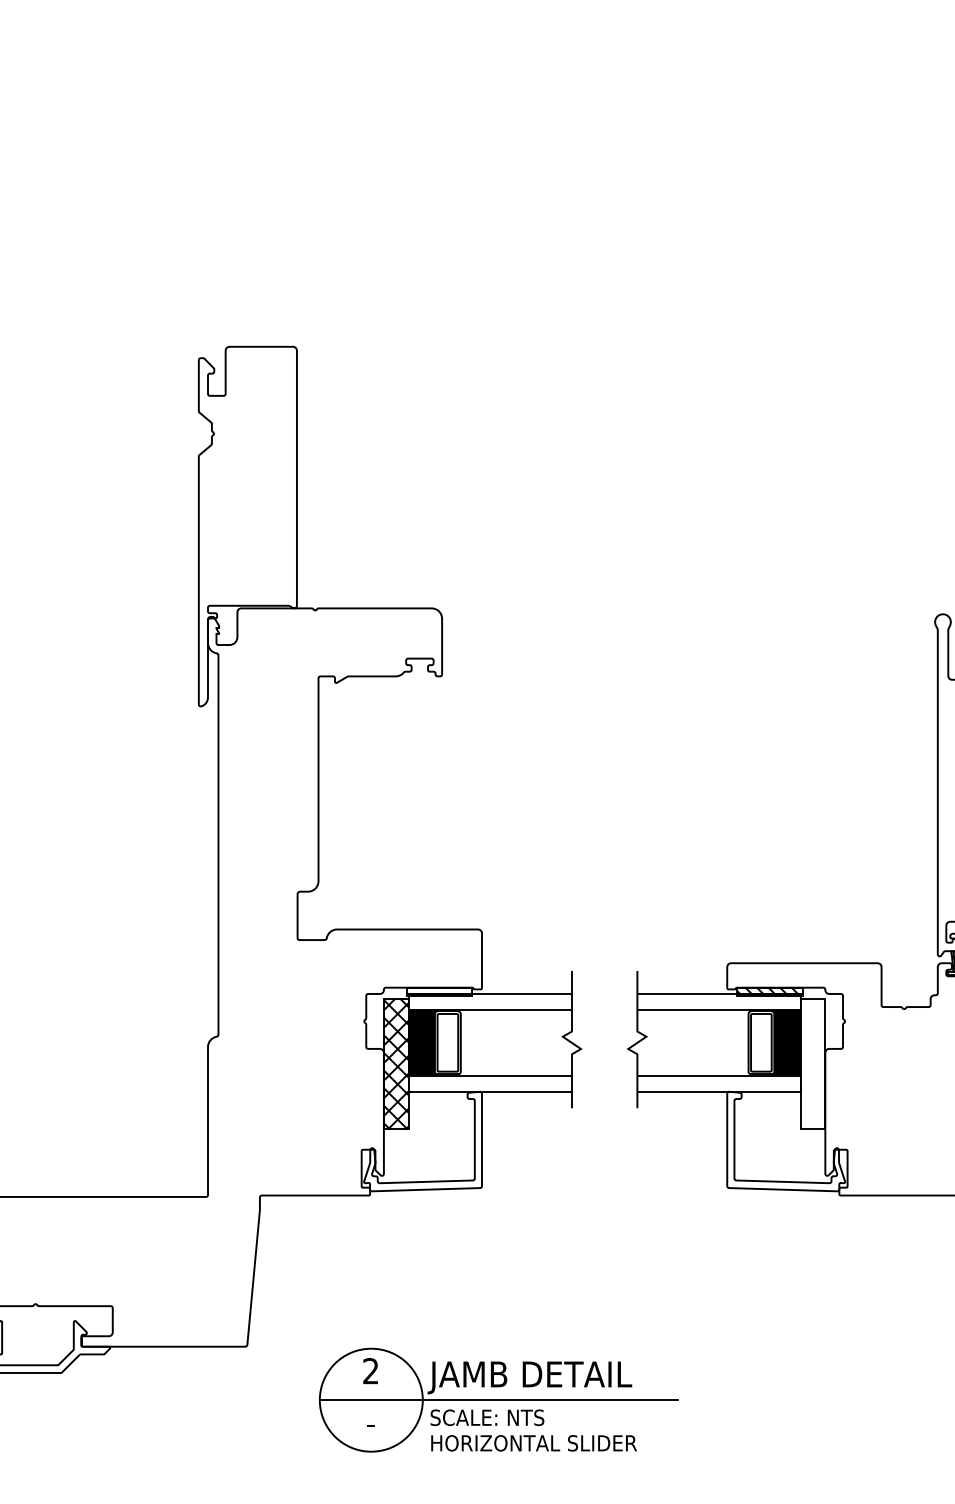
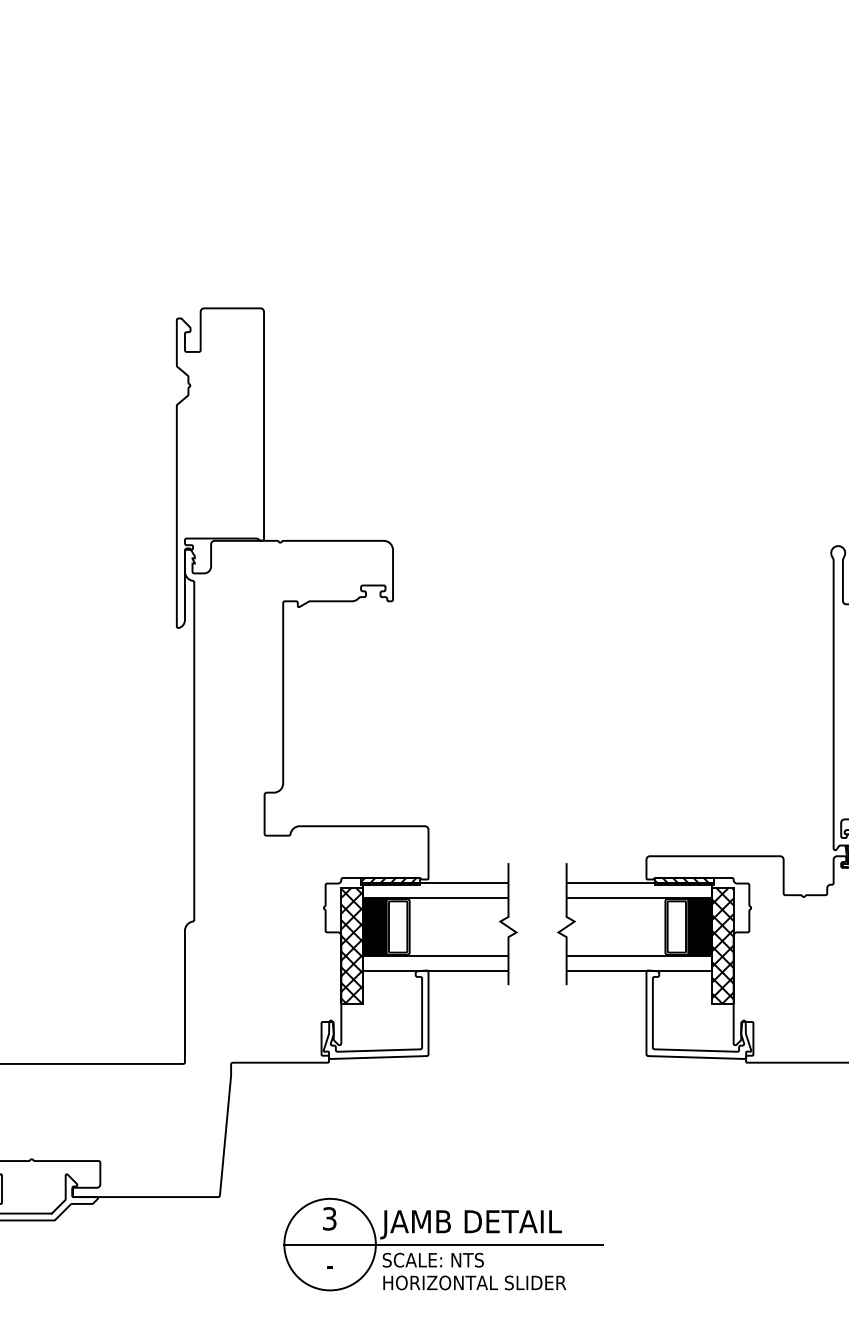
hatch: (437, 990) -> (388, 880), added
hatch: (812, 1063) -> (722, 945), added
text: (370, 1371) -> (329, 1219), 2 -> 3

